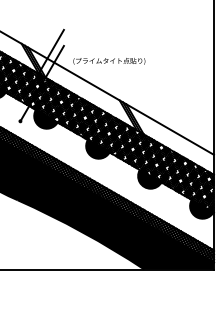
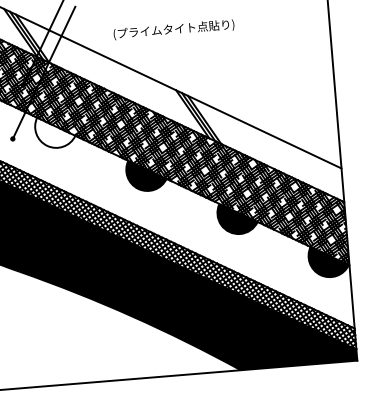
text: (109, 61) -> (174, 29), moved
fill: (45, 118) -> (54, 130), removed

